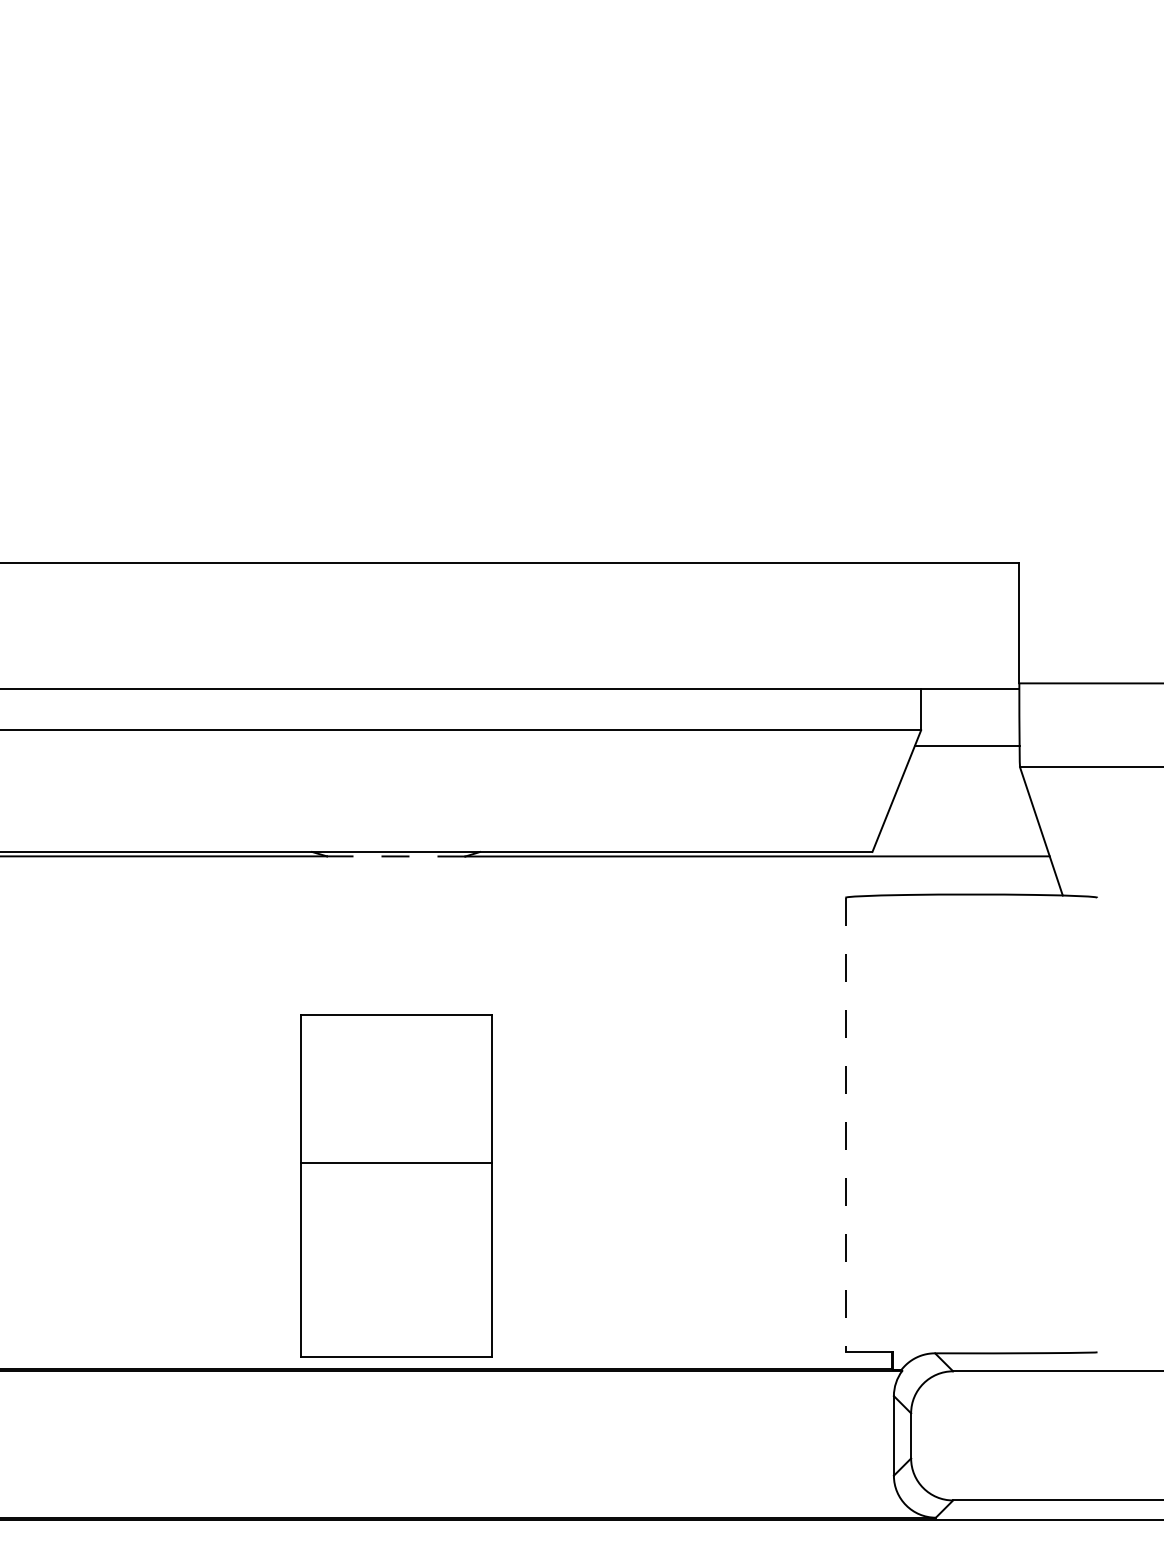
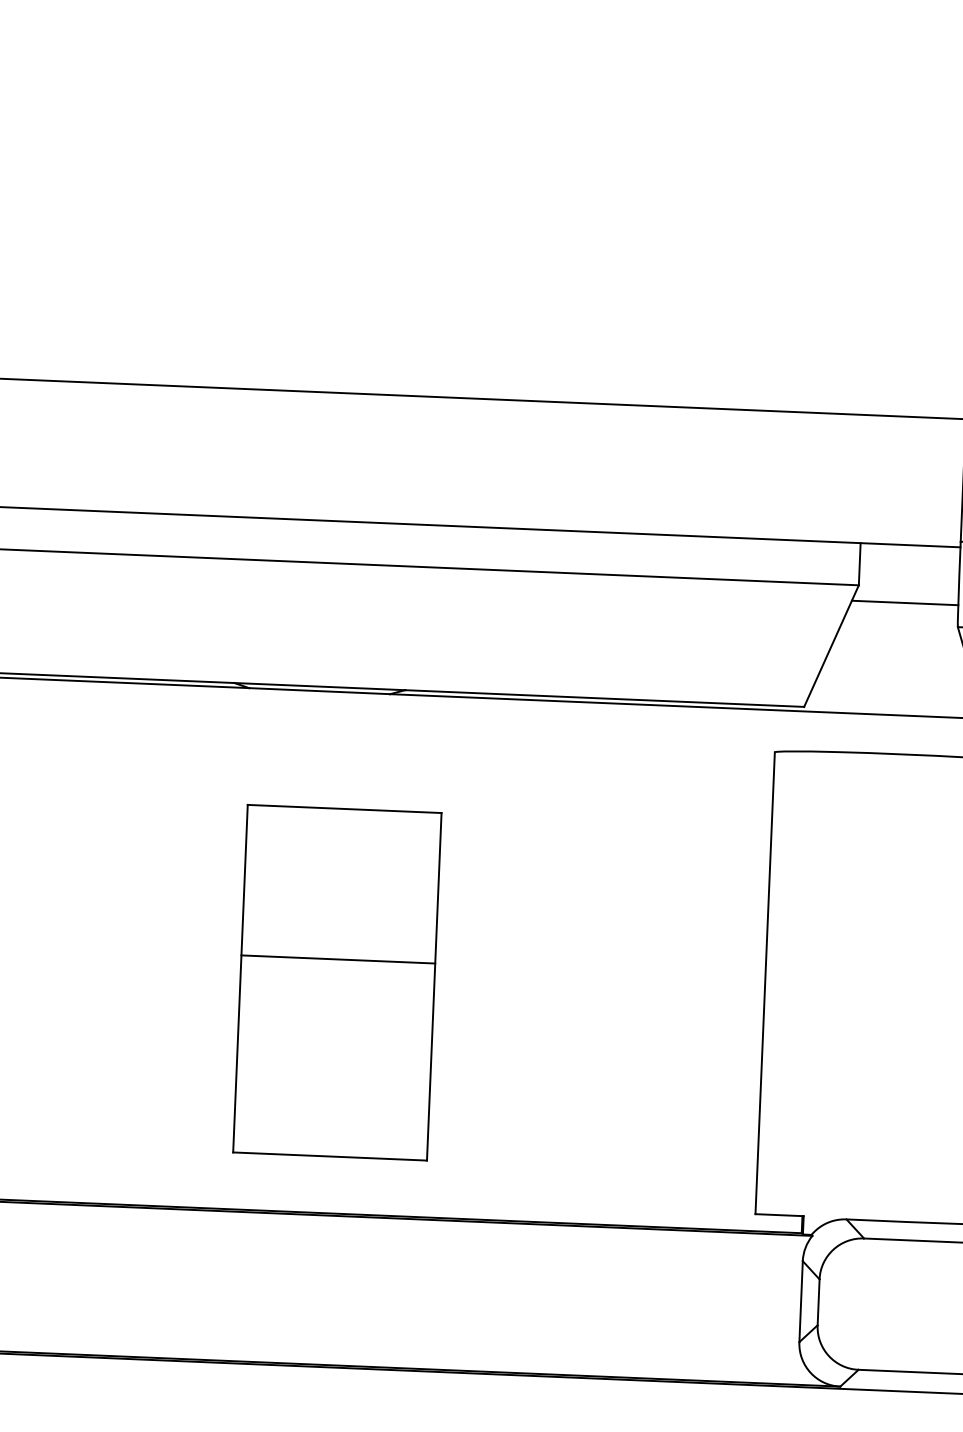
line: (395, 856) -> (318, 691), dashed -> solid
line: (845, 1125) -> (765, 983), dashed -> solid
part: (396, 1185) -> (337, 982), moved

